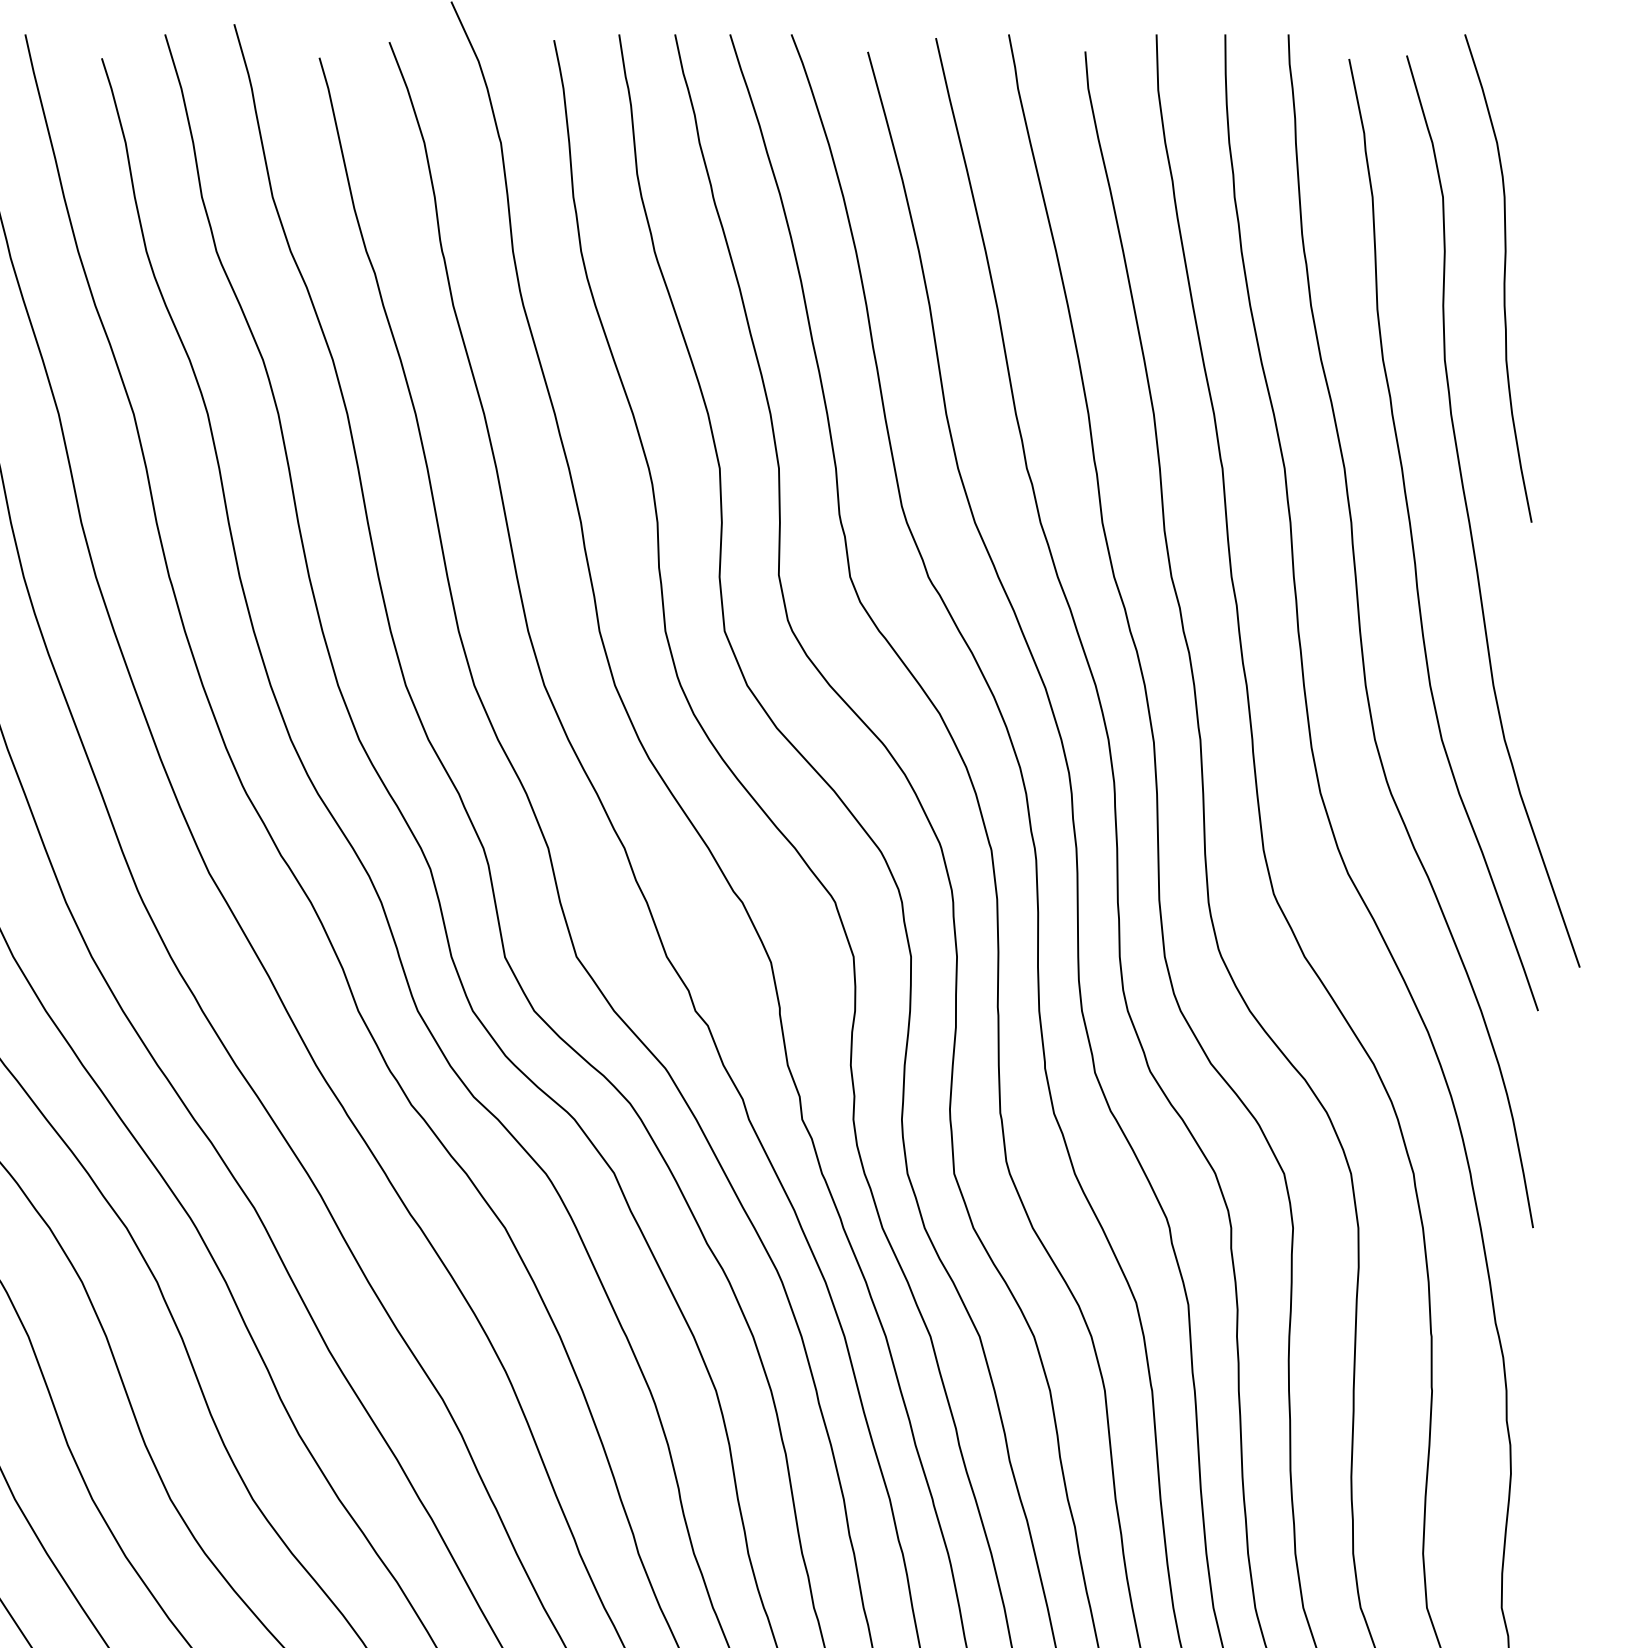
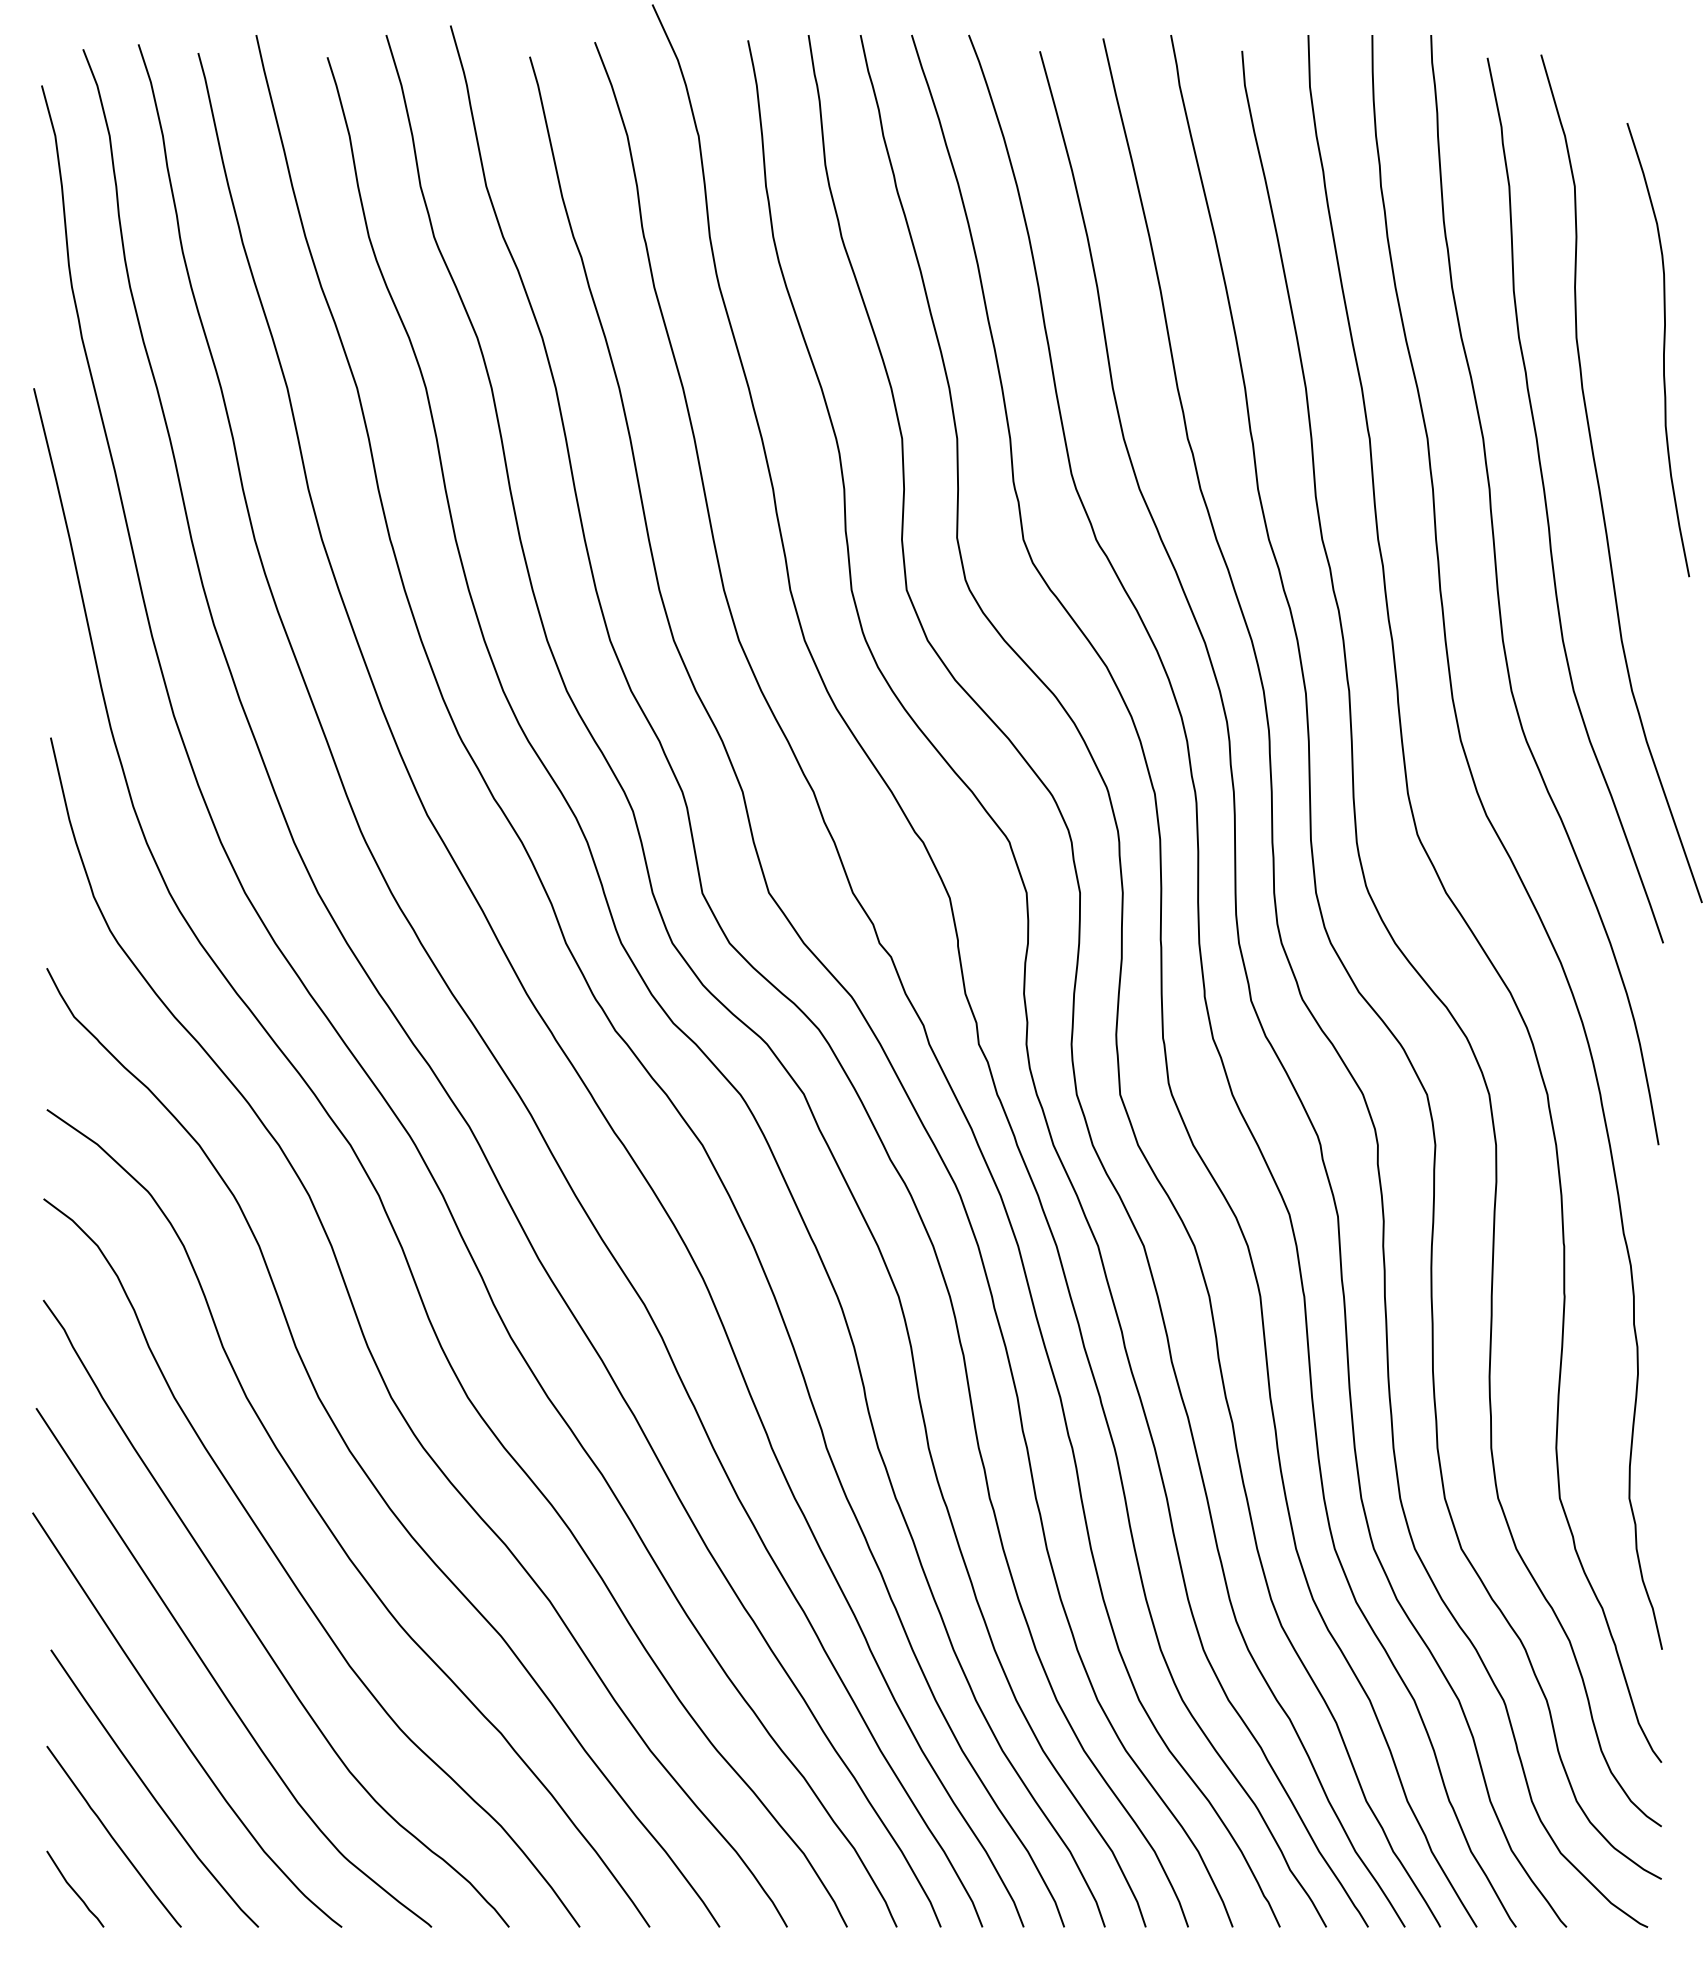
curve: (1503, 279) -> (1663, 350), moved

